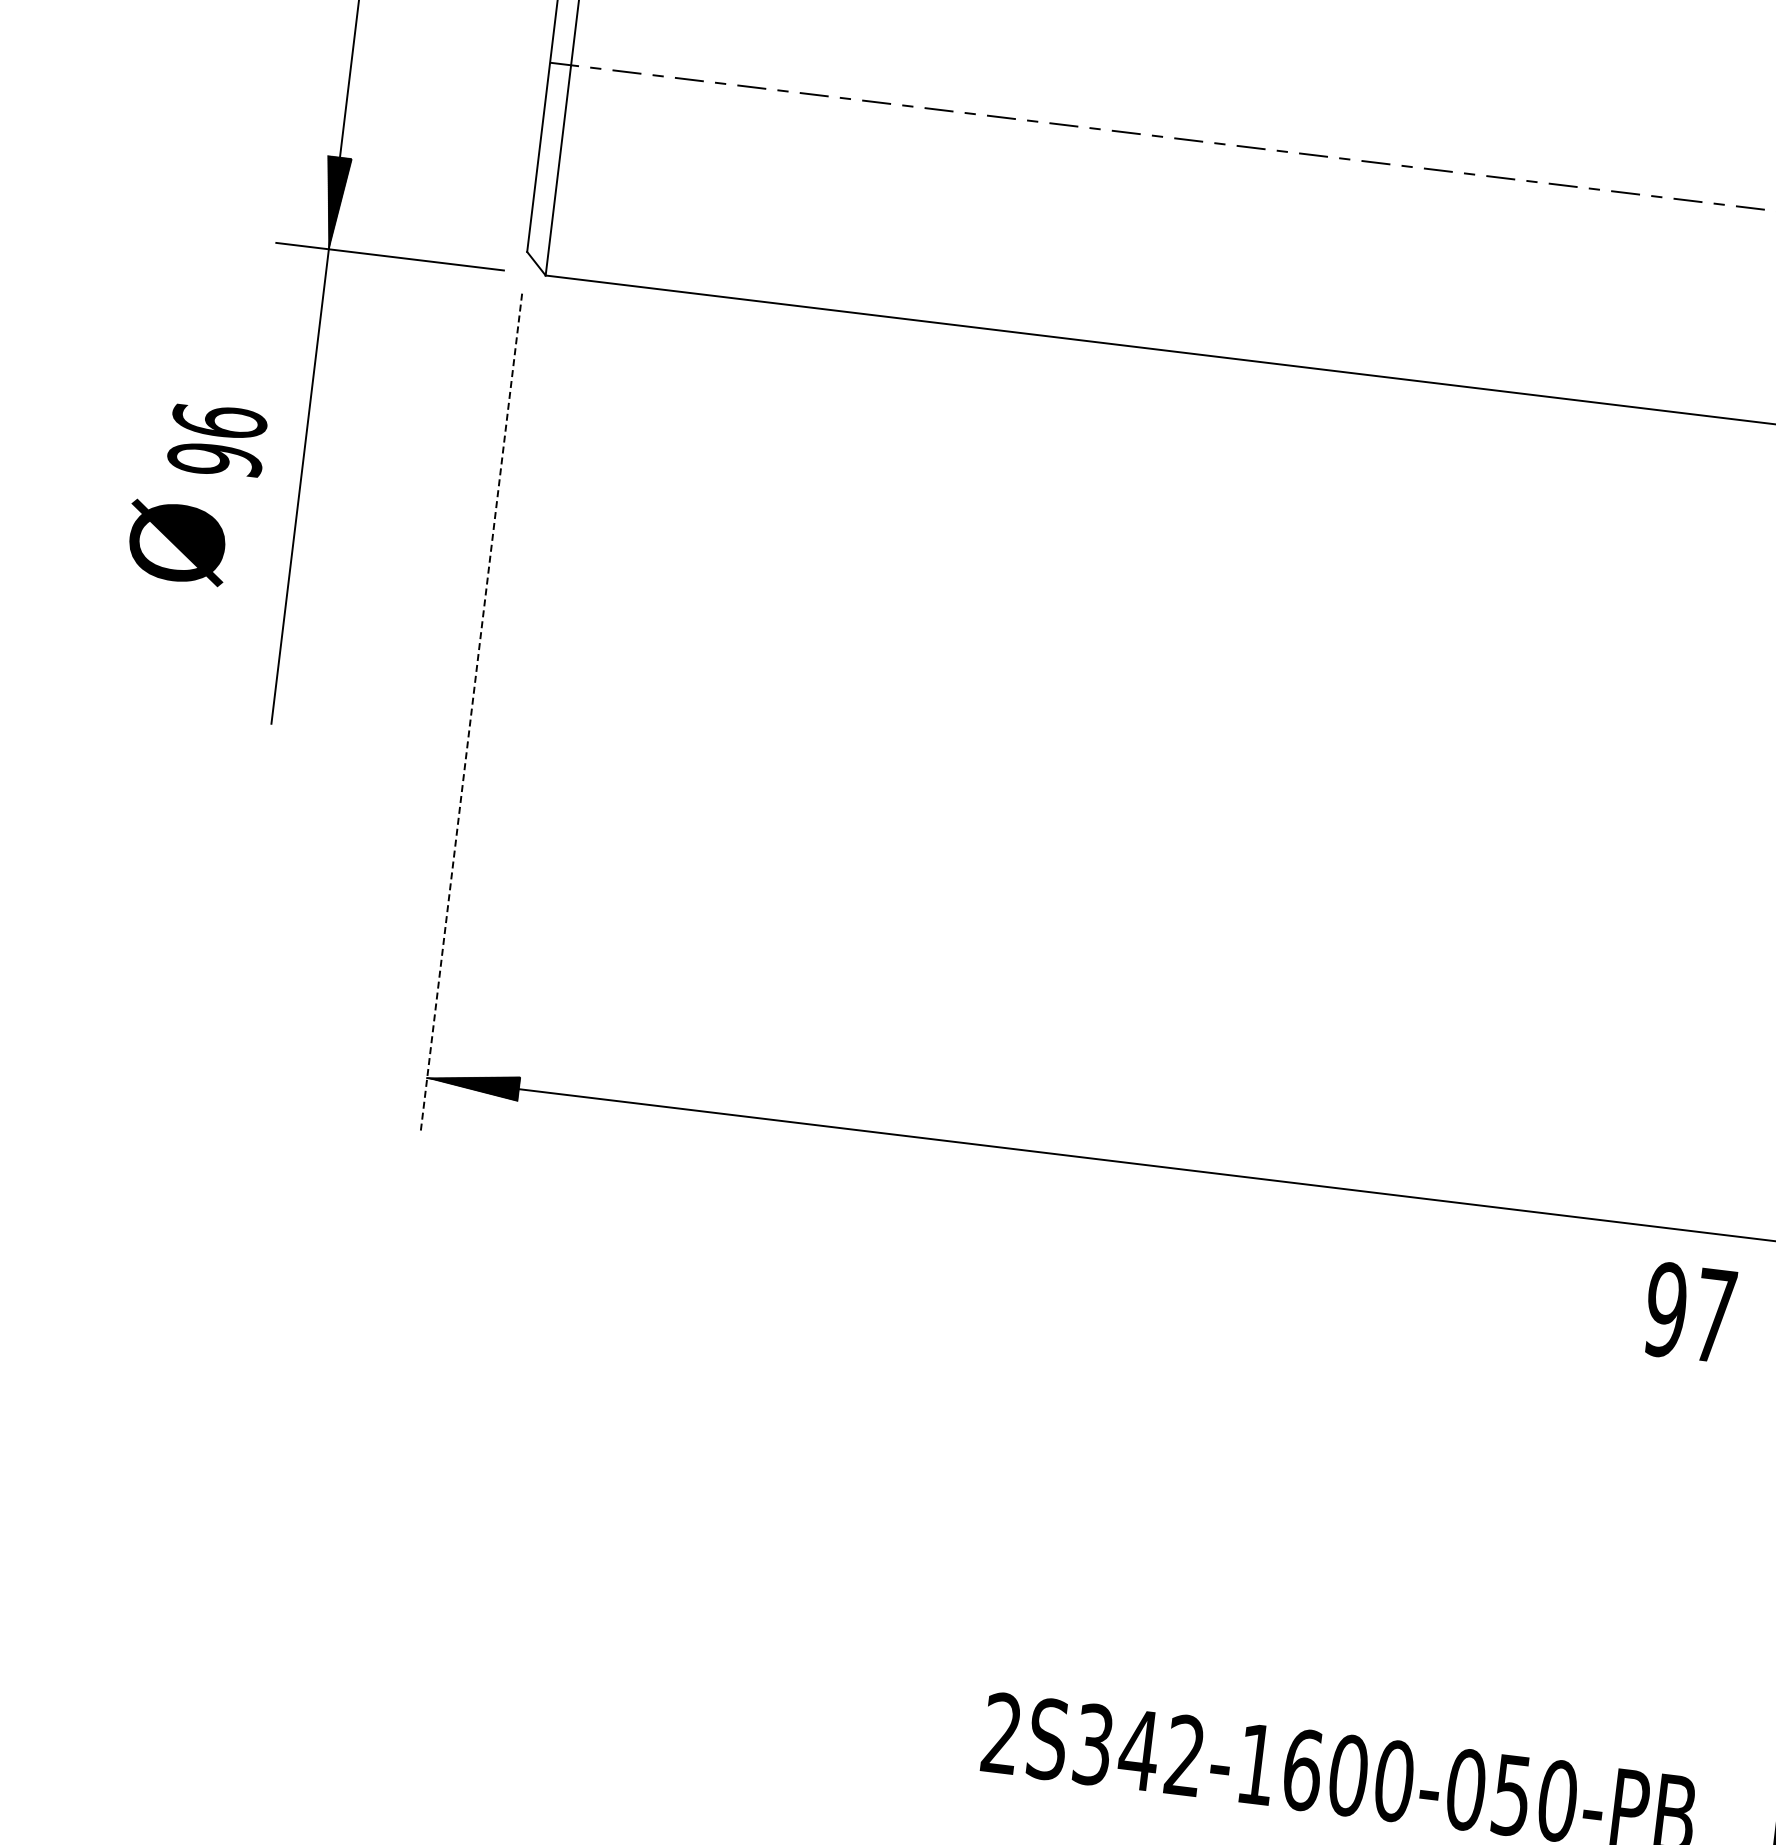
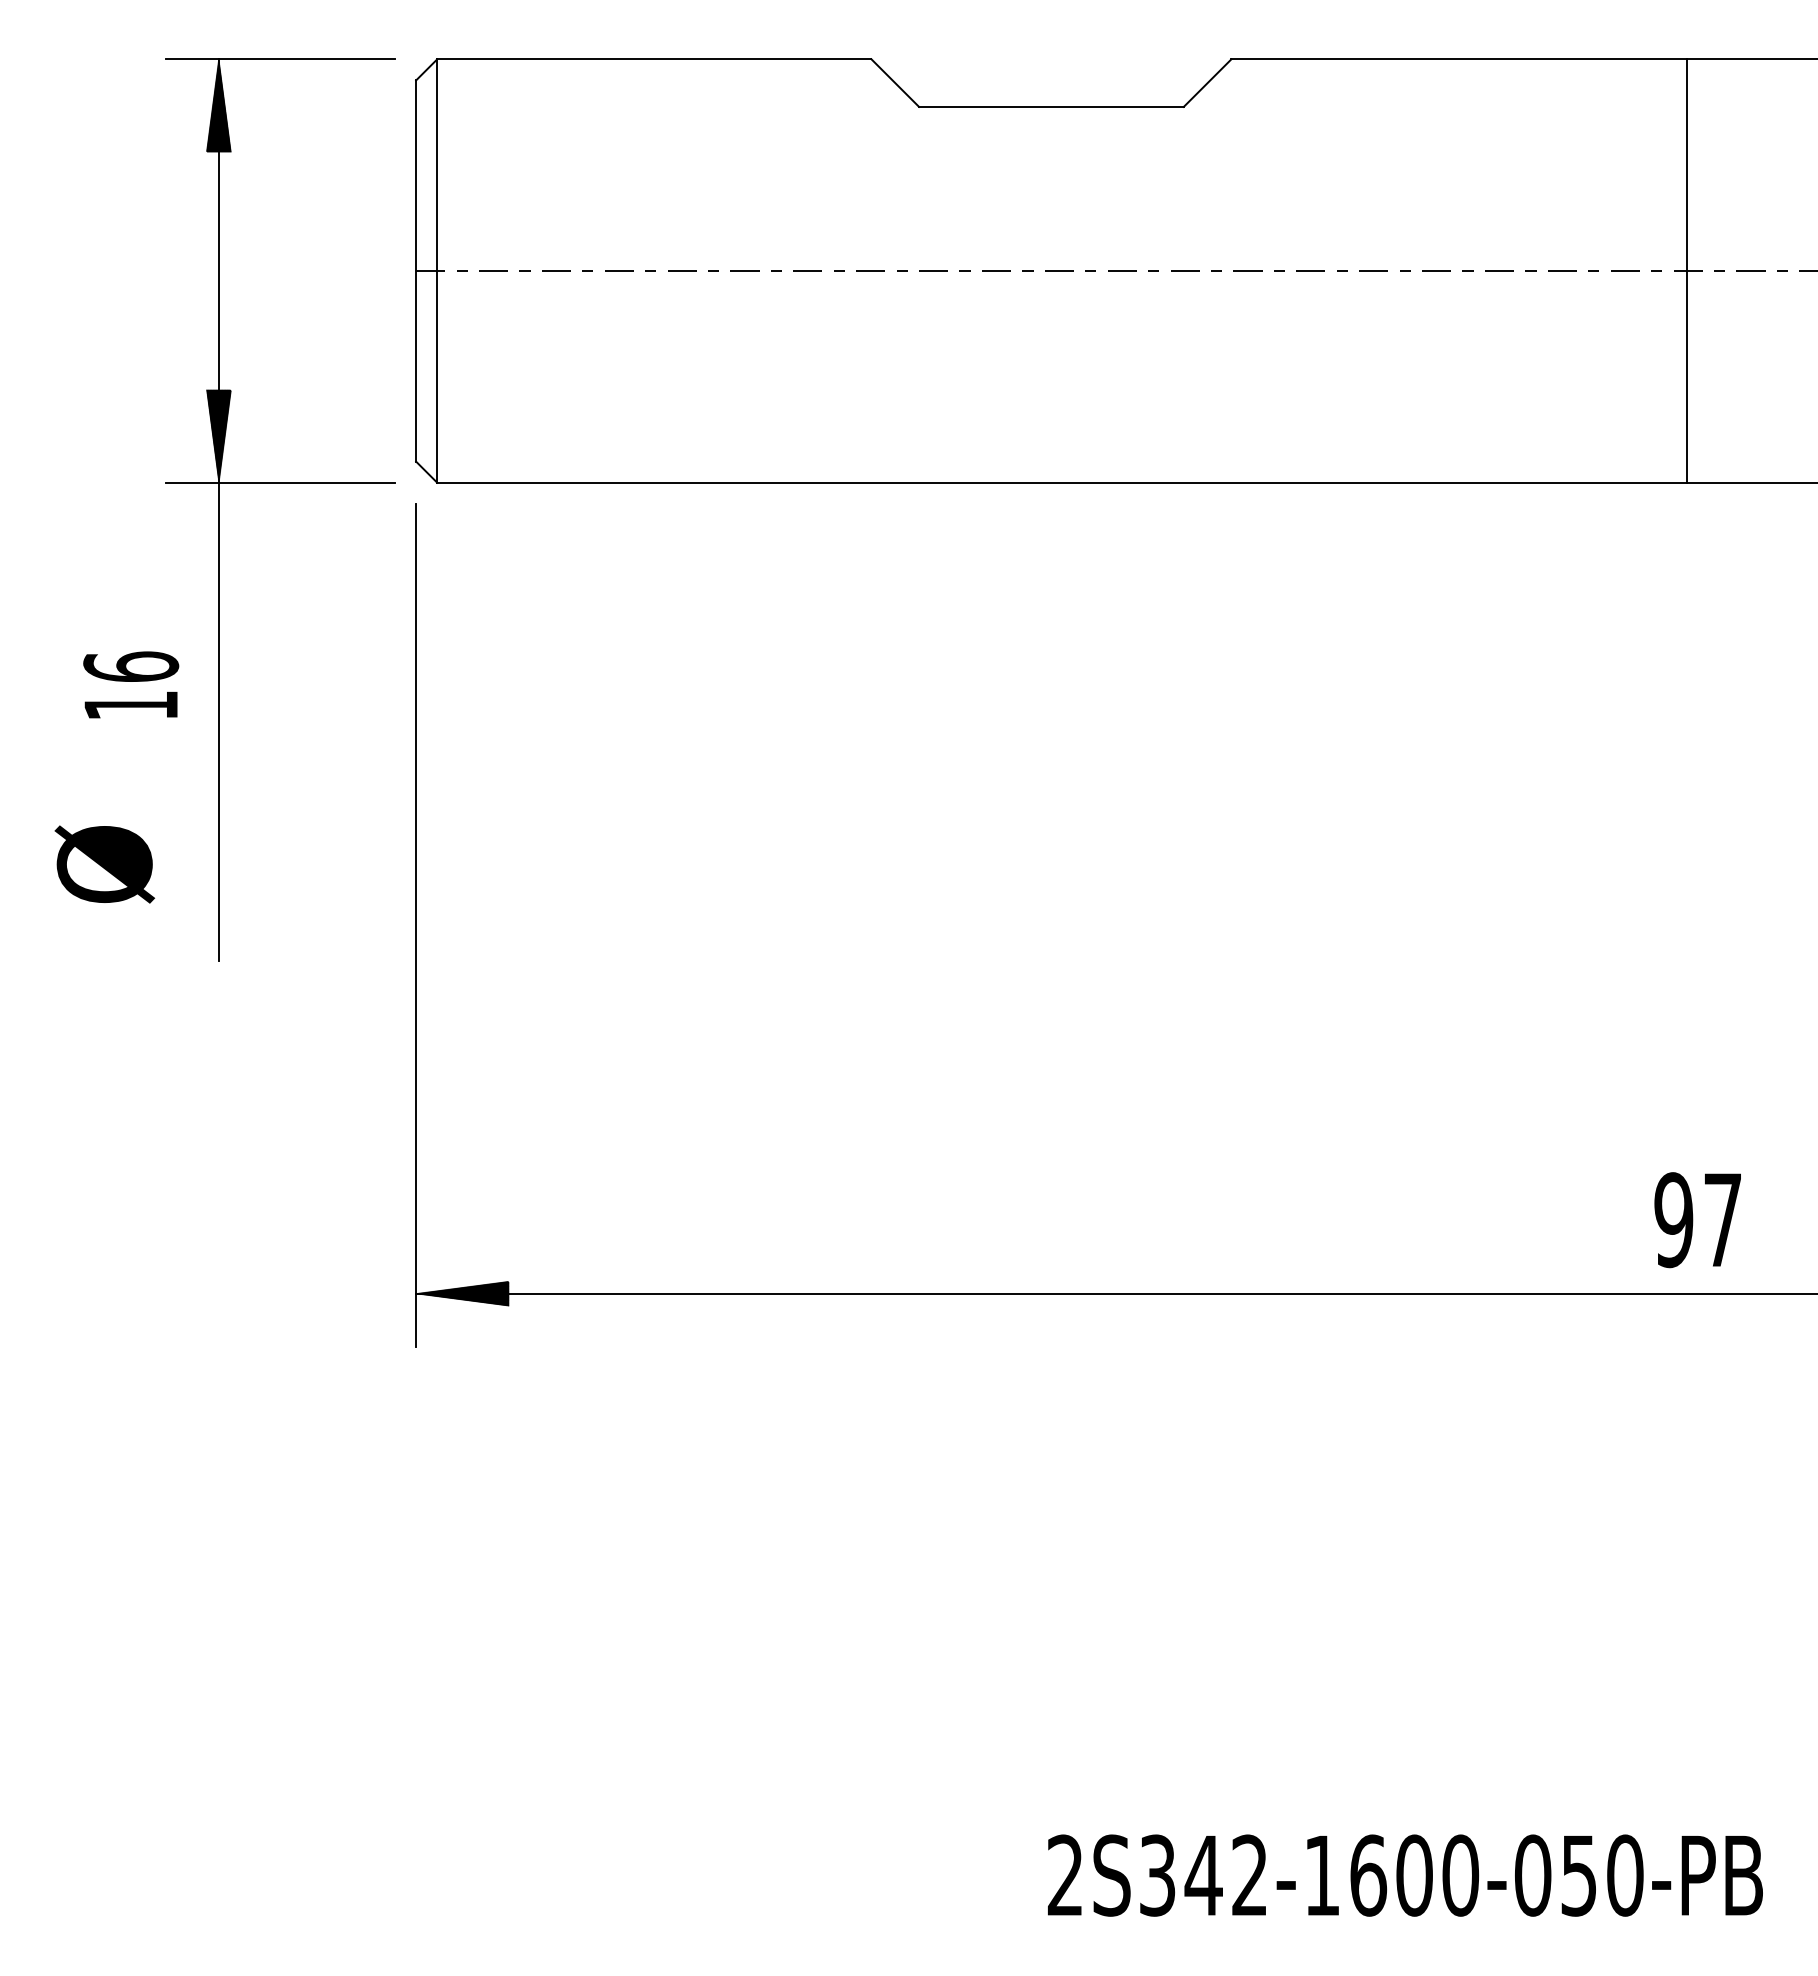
text: (215, 459) -> (131, 705), 96 -> 16
text: (177, 542) -> (104, 864), moved
line: (471, 712) -> (416, 925), dashed -> solid
text: (1689, 1313) -> (1697, 1220), moved

